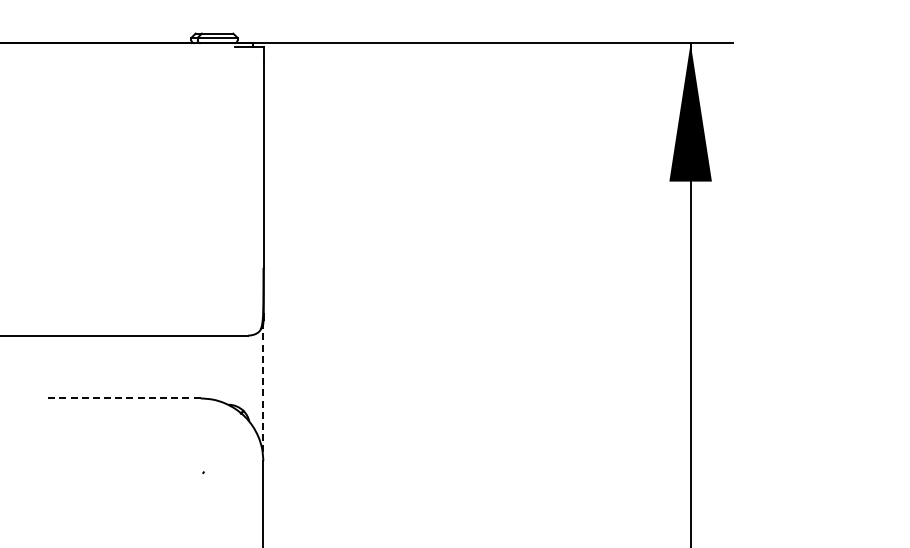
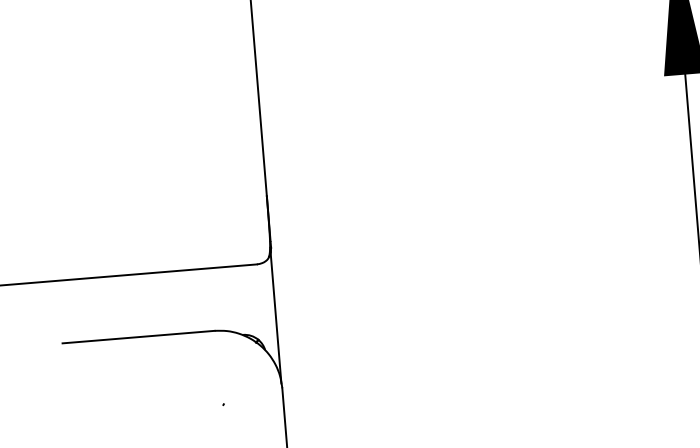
line: (262, 389) -> (275, 316), dashed -> solid
line: (123, 398) -> (137, 337), dashed -> solid

